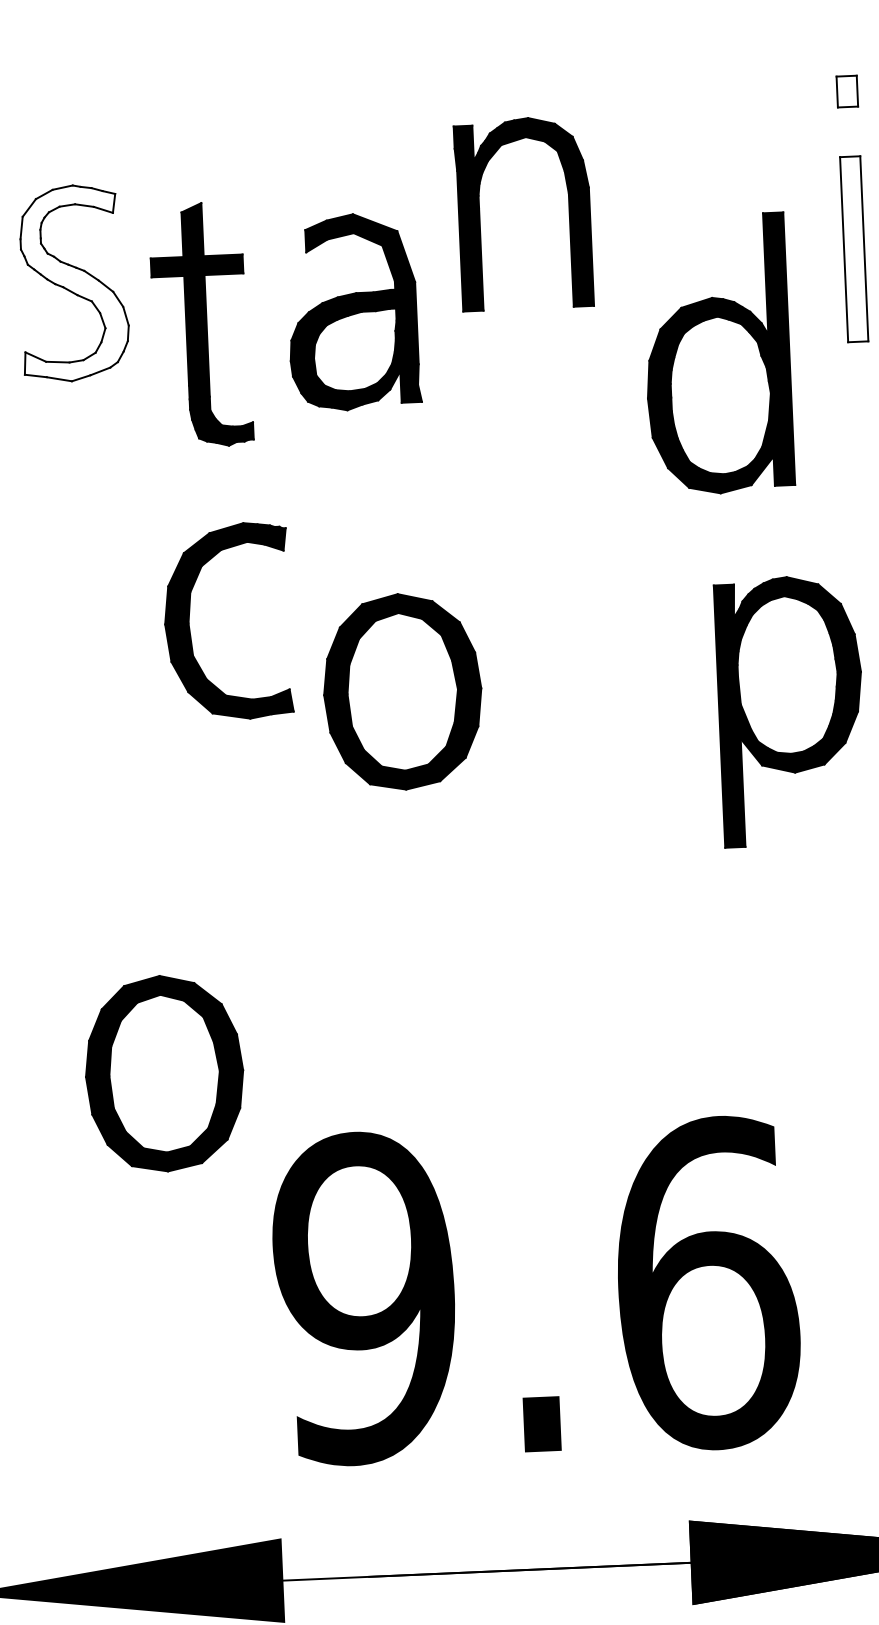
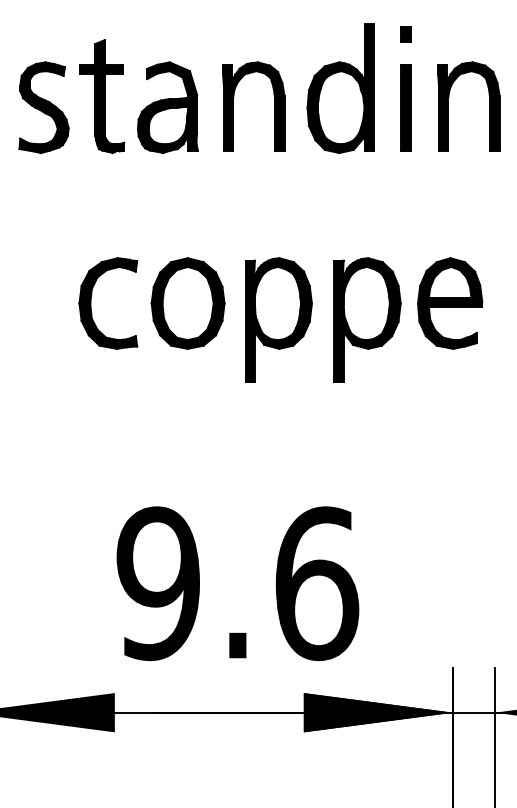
fill: (845, 91) -> (405, 34), added
part: (479, 215) -> (233, 106), moved
fill: (852, 248) -> (405, 107), added
fill: (72, 282) -> (43, 107), added
part: (352, 311) -> (167, 107), moved
part: (201, 324) -> (102, 96), moved
part: (717, 354) -> (340, 88), moved
part: (191, 623) -> (91, 303), moved
part: (599, 717) -> (278, 319), added
part: (163, 1073) -> (69, 475), removed

